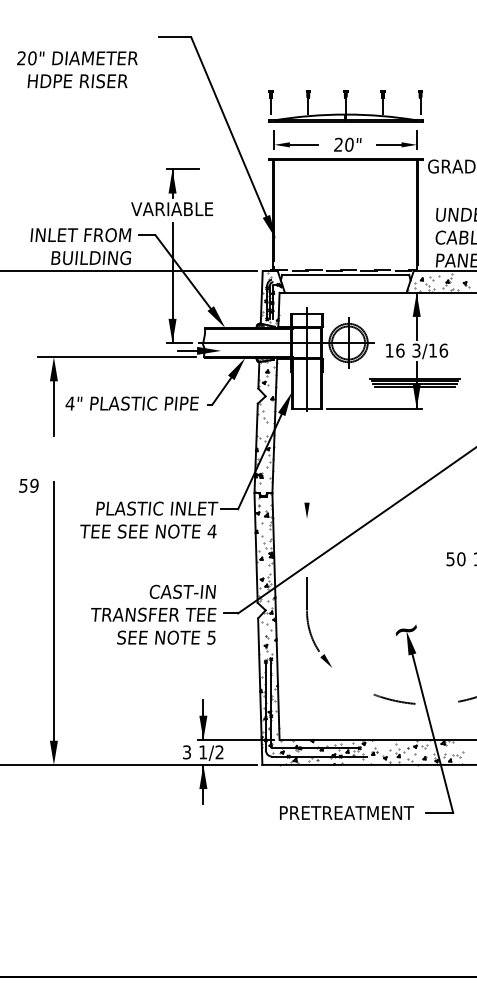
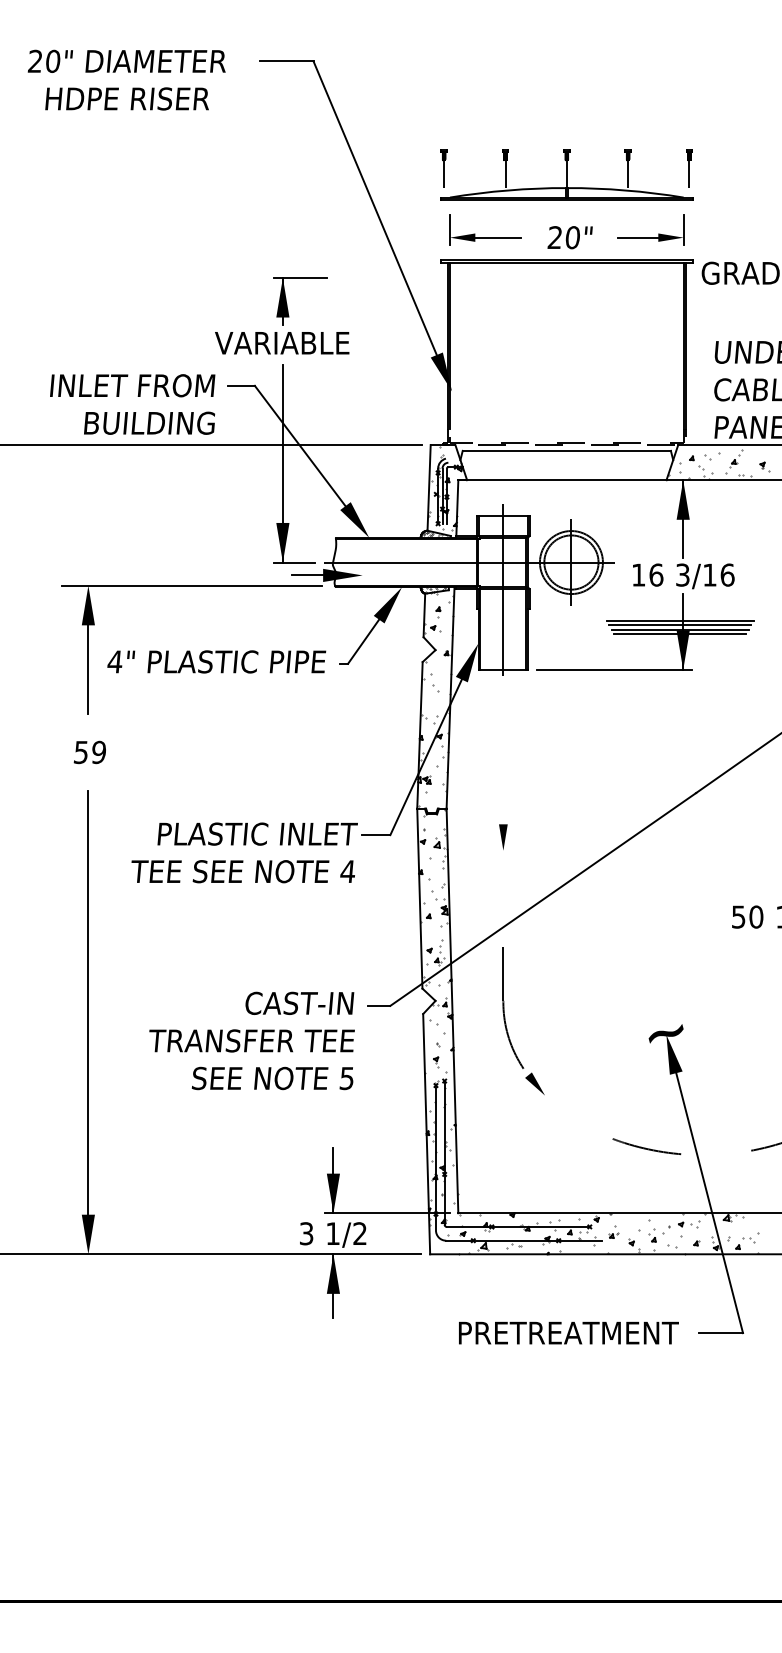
text: (77, 69) -> (127, 79), moved
text: (28, 485) -> (89, 751), moved
text: (153, 614) -> (251, 1040), moved

